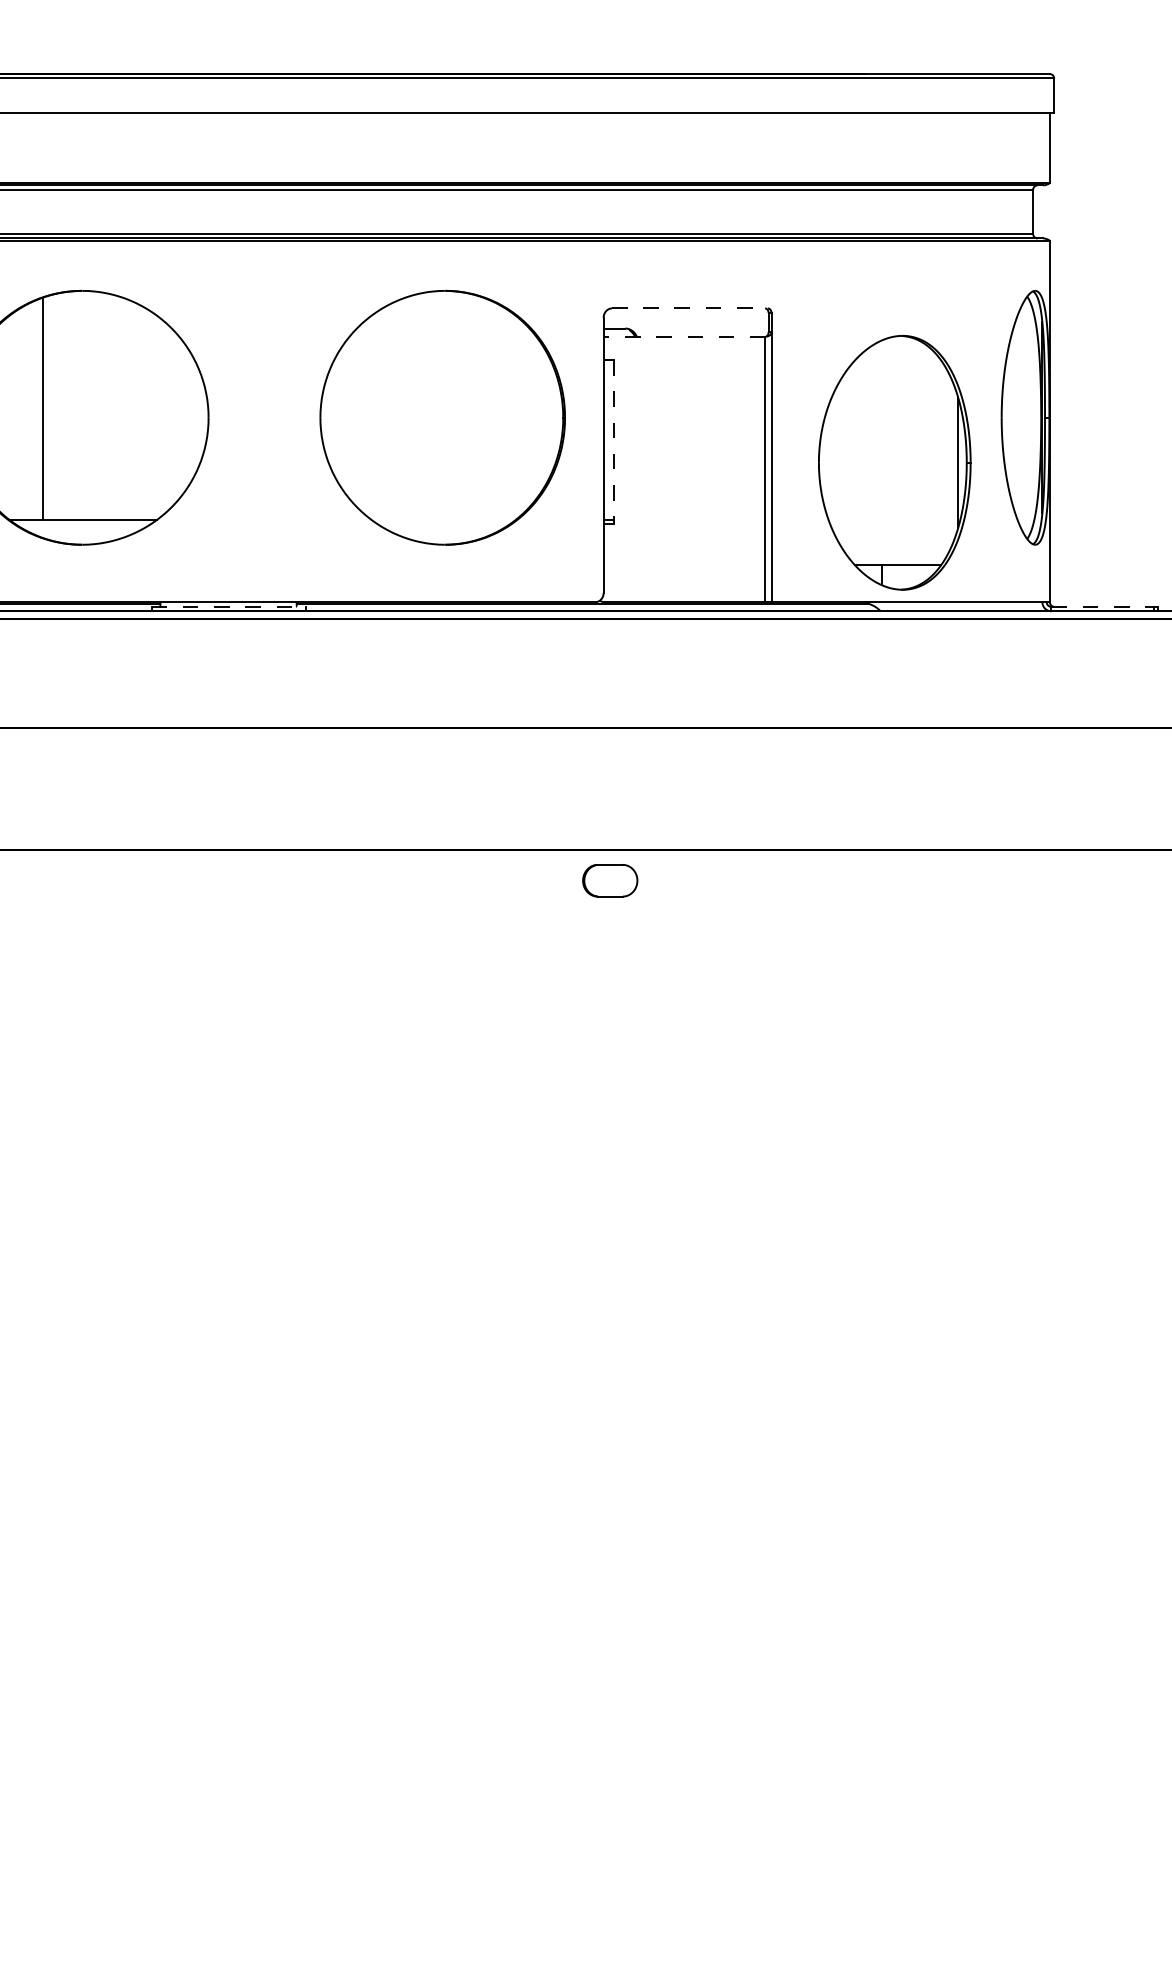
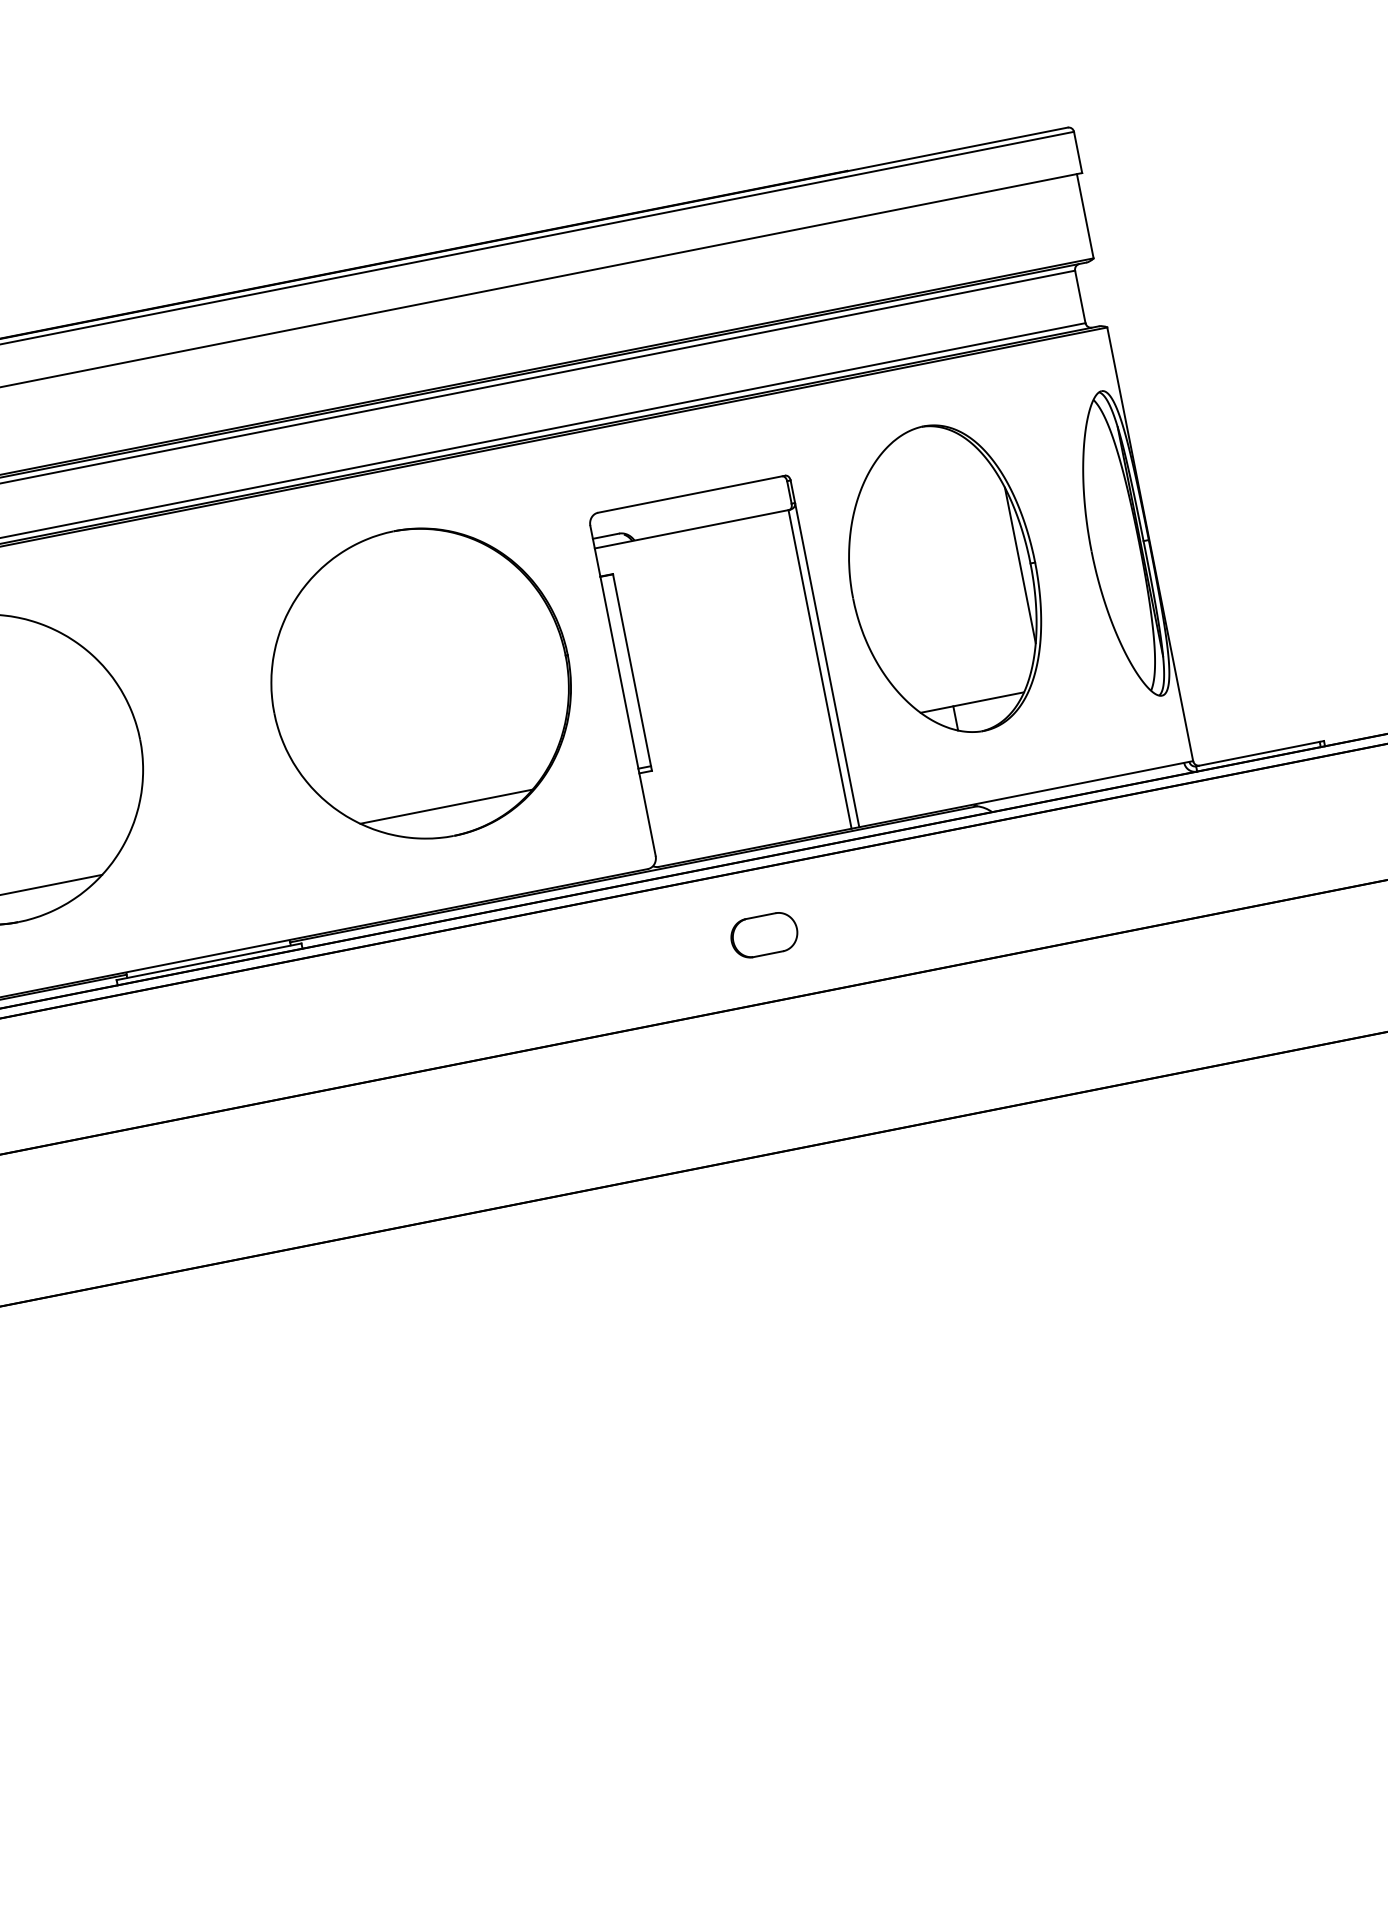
line: (690, 308) -> (692, 494), dashed -> solid
line: (684, 336) -> (691, 529), dashed -> solid
line: (614, 442) -> (632, 672), dashed -> solid
part: (894, 462) -> (943, 580), moved
line: (443, 520) -> (446, 807), added
line: (229, 606) -> (210, 961), dashed -> solid
line: (1105, 606) -> (1260, 753), dashed -> solid
part: (610, 880) -> (764, 934), moved

